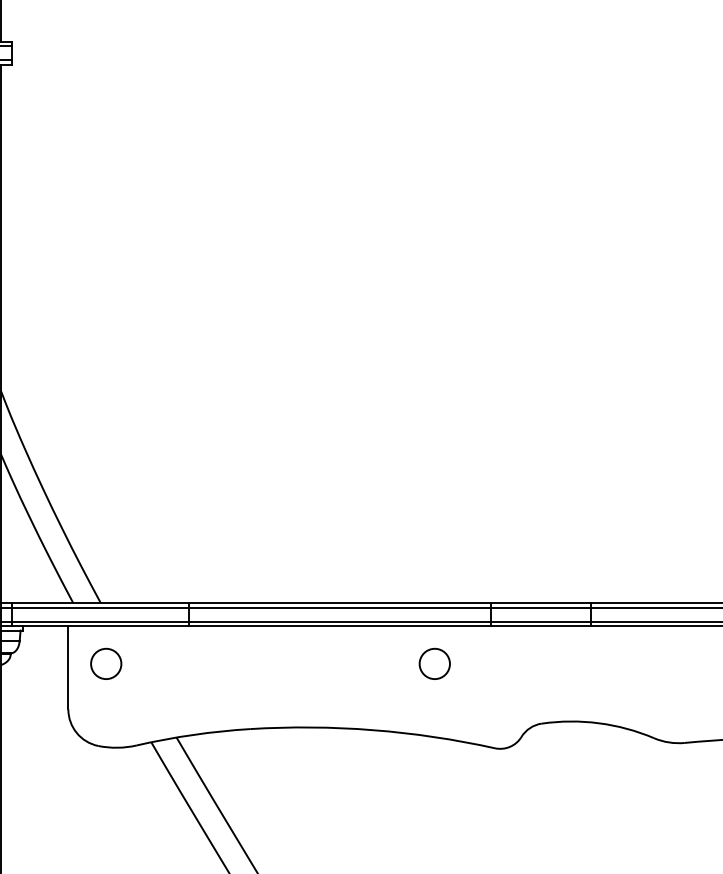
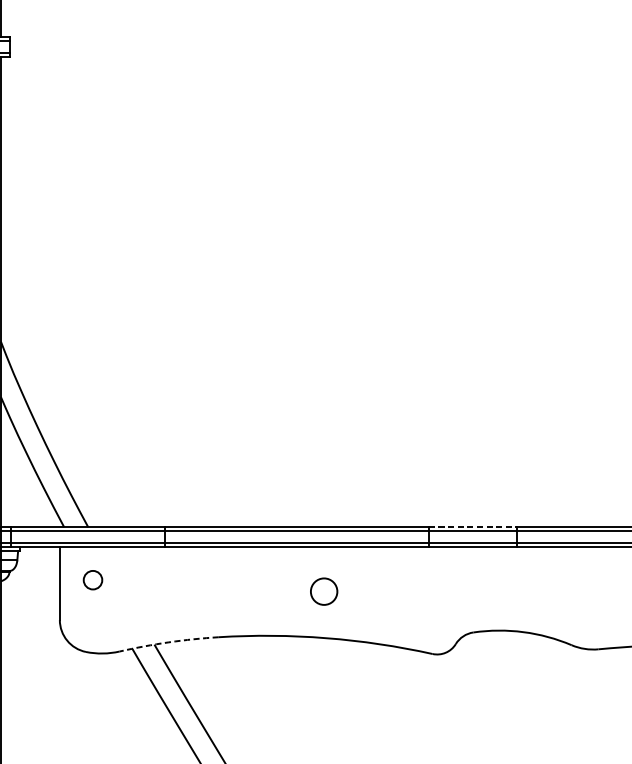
line: (541, 603) -> (473, 527), solid -> dashed
circle: (106, 663) -> (93, 579), size x0.7
circle: (434, 663) -> (323, 591), moved
arc: (193, 734) -> (169, 641), solid -> dashed

